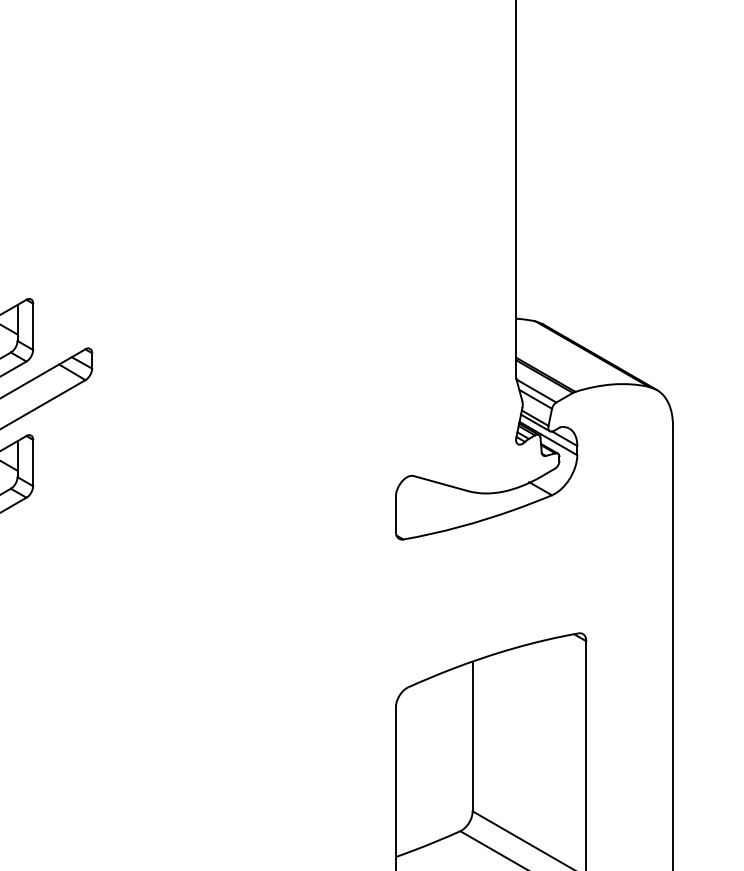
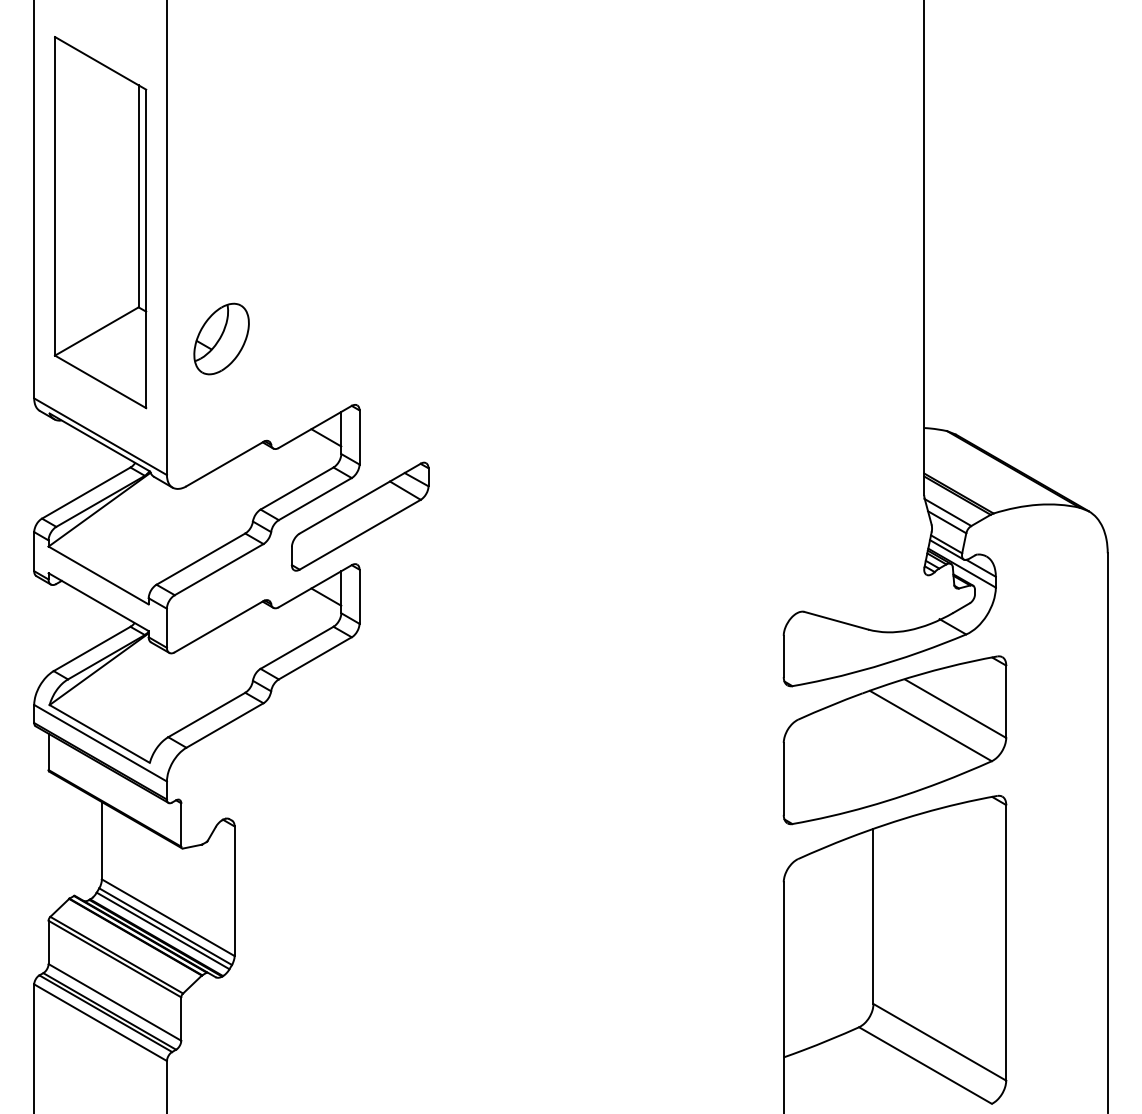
part: (490, 585) -> (894, 740), added

